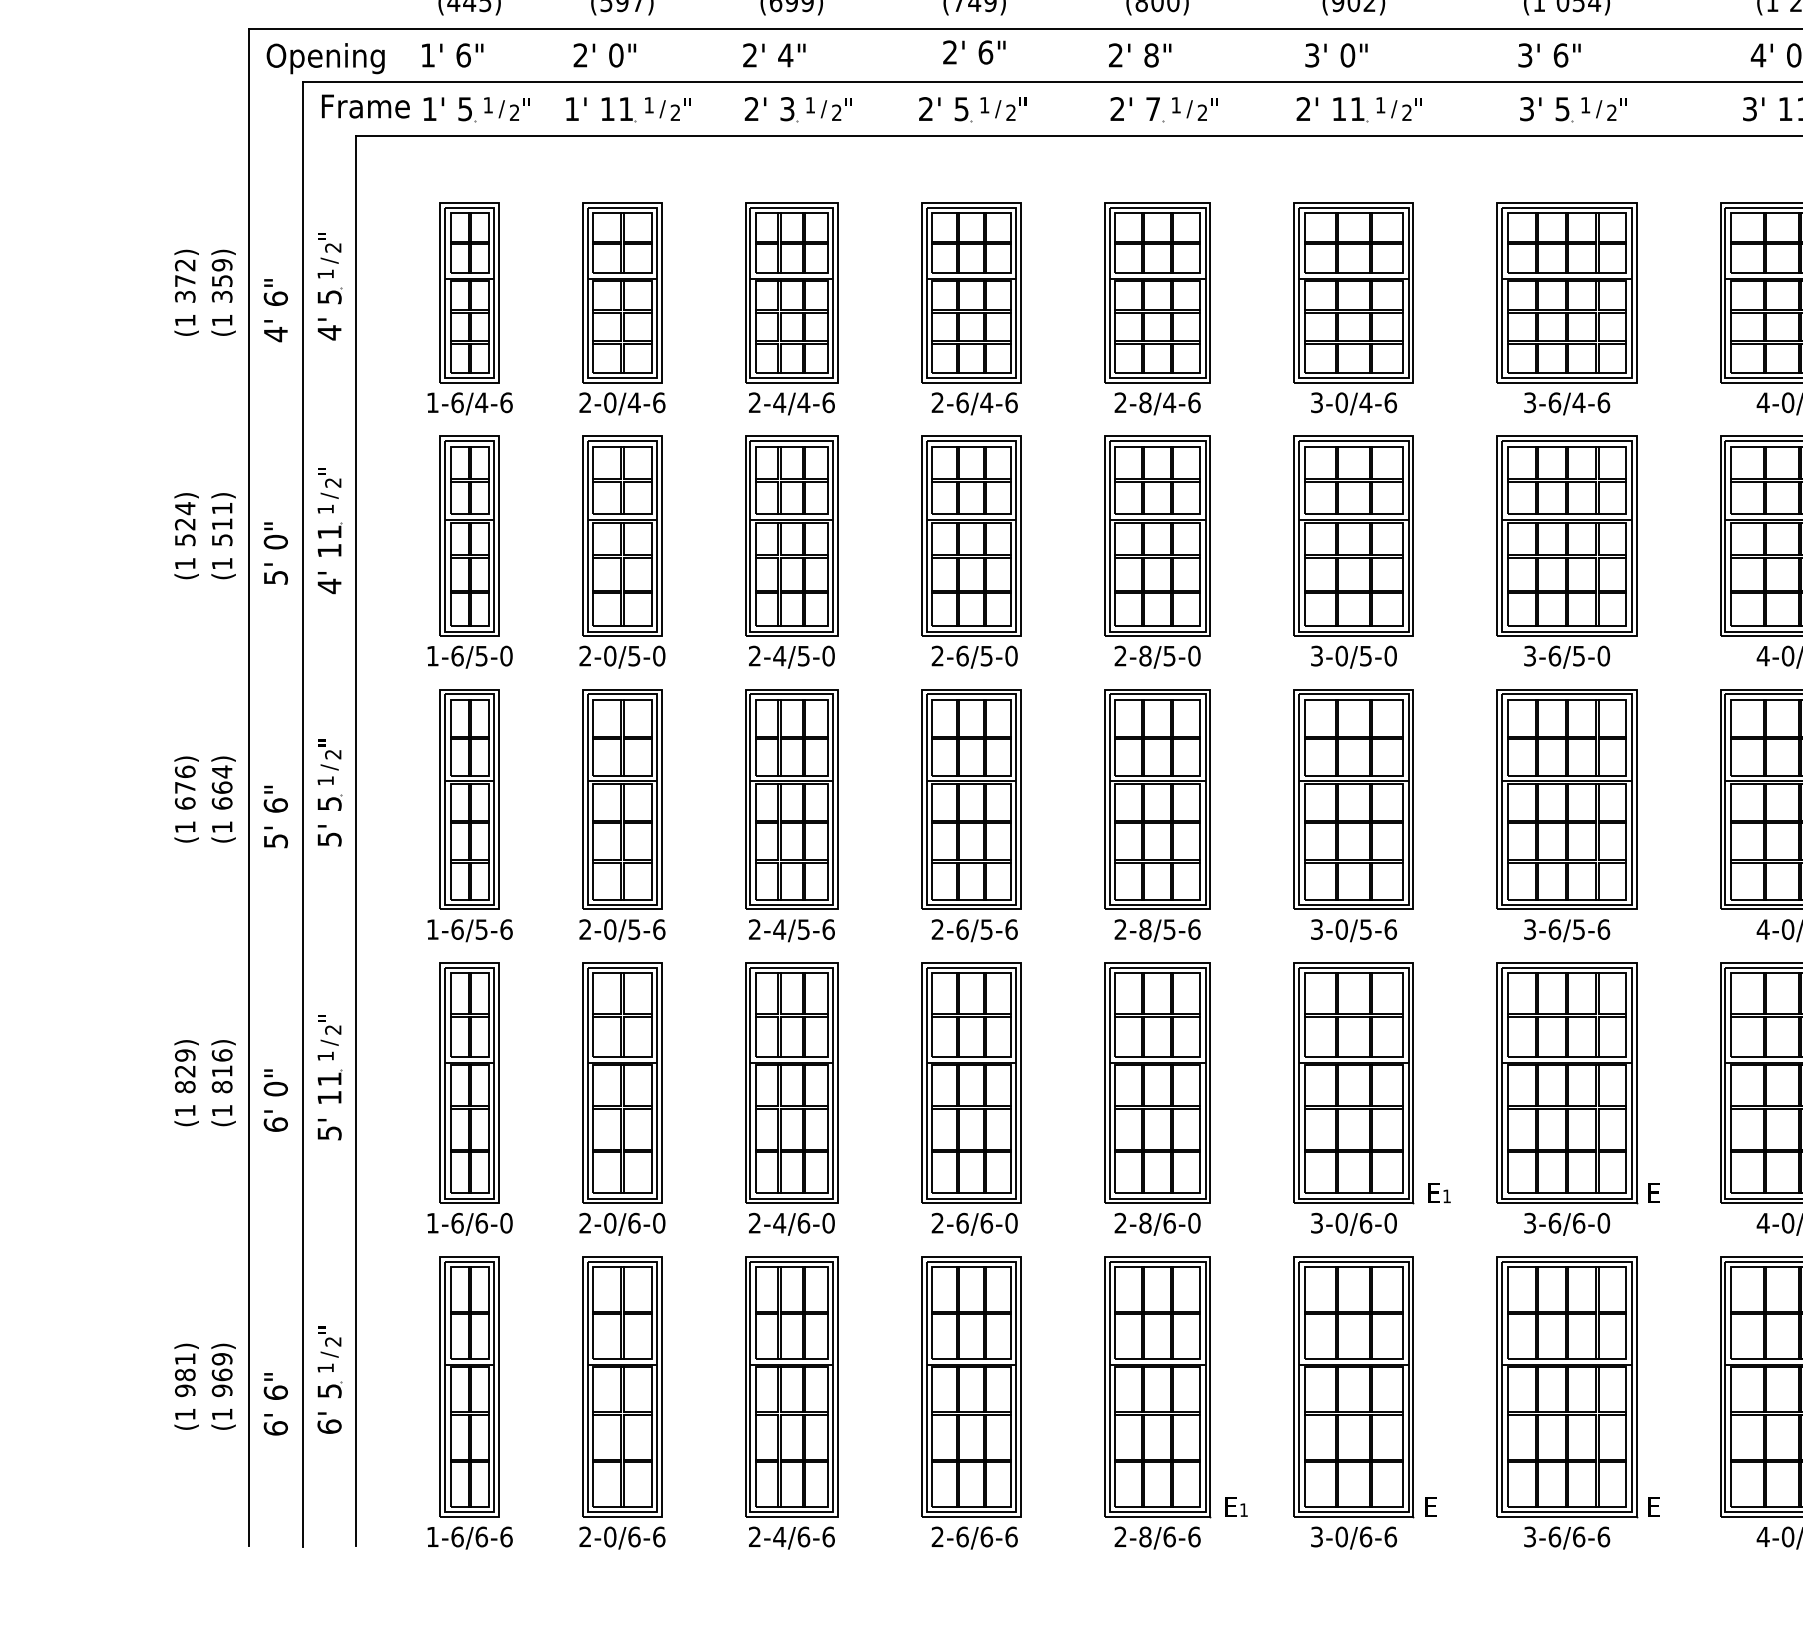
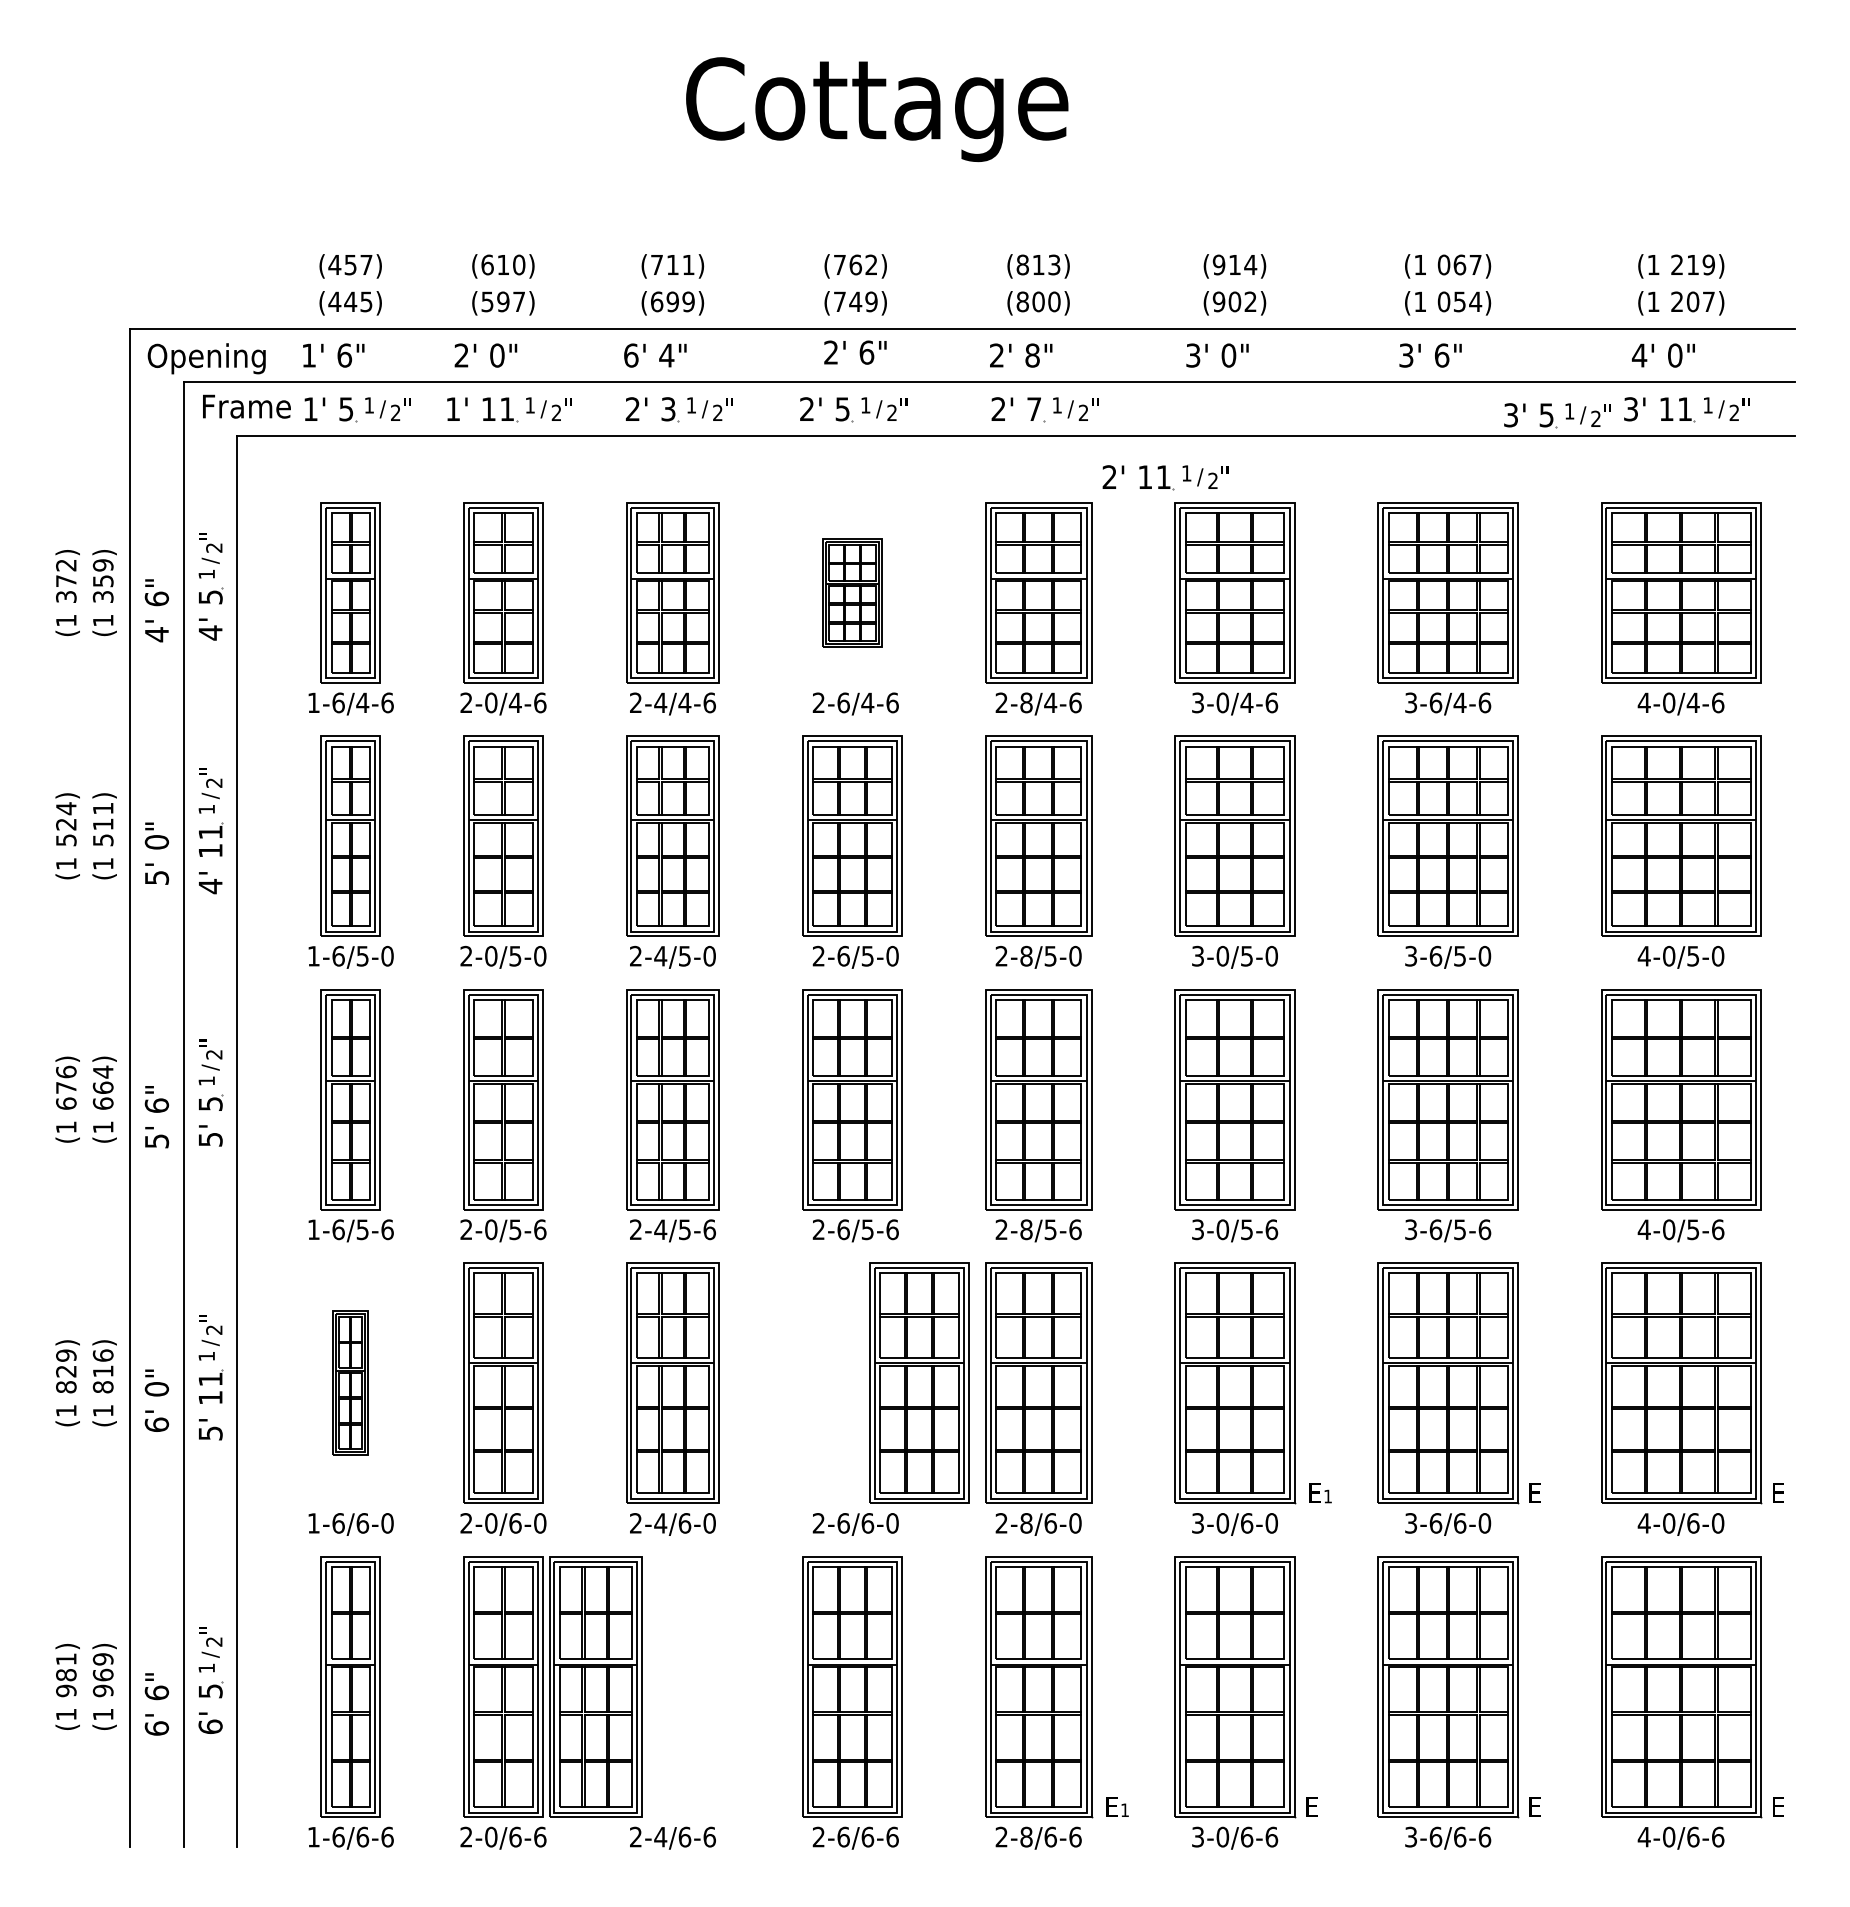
text: (750, 55) -> (631, 355), 2' -> 6'
part: (1359, 109) -> (1165, 477), moved
part: (1573, 109) -> (1557, 415), moved
part: (971, 292) -> (852, 592), size x0.6
part: (469, 1082) -> (350, 1382), size x0.6
part: (971, 1082) -> (919, 1382), moved
part: (791, 1386) -> (595, 1686), moved

